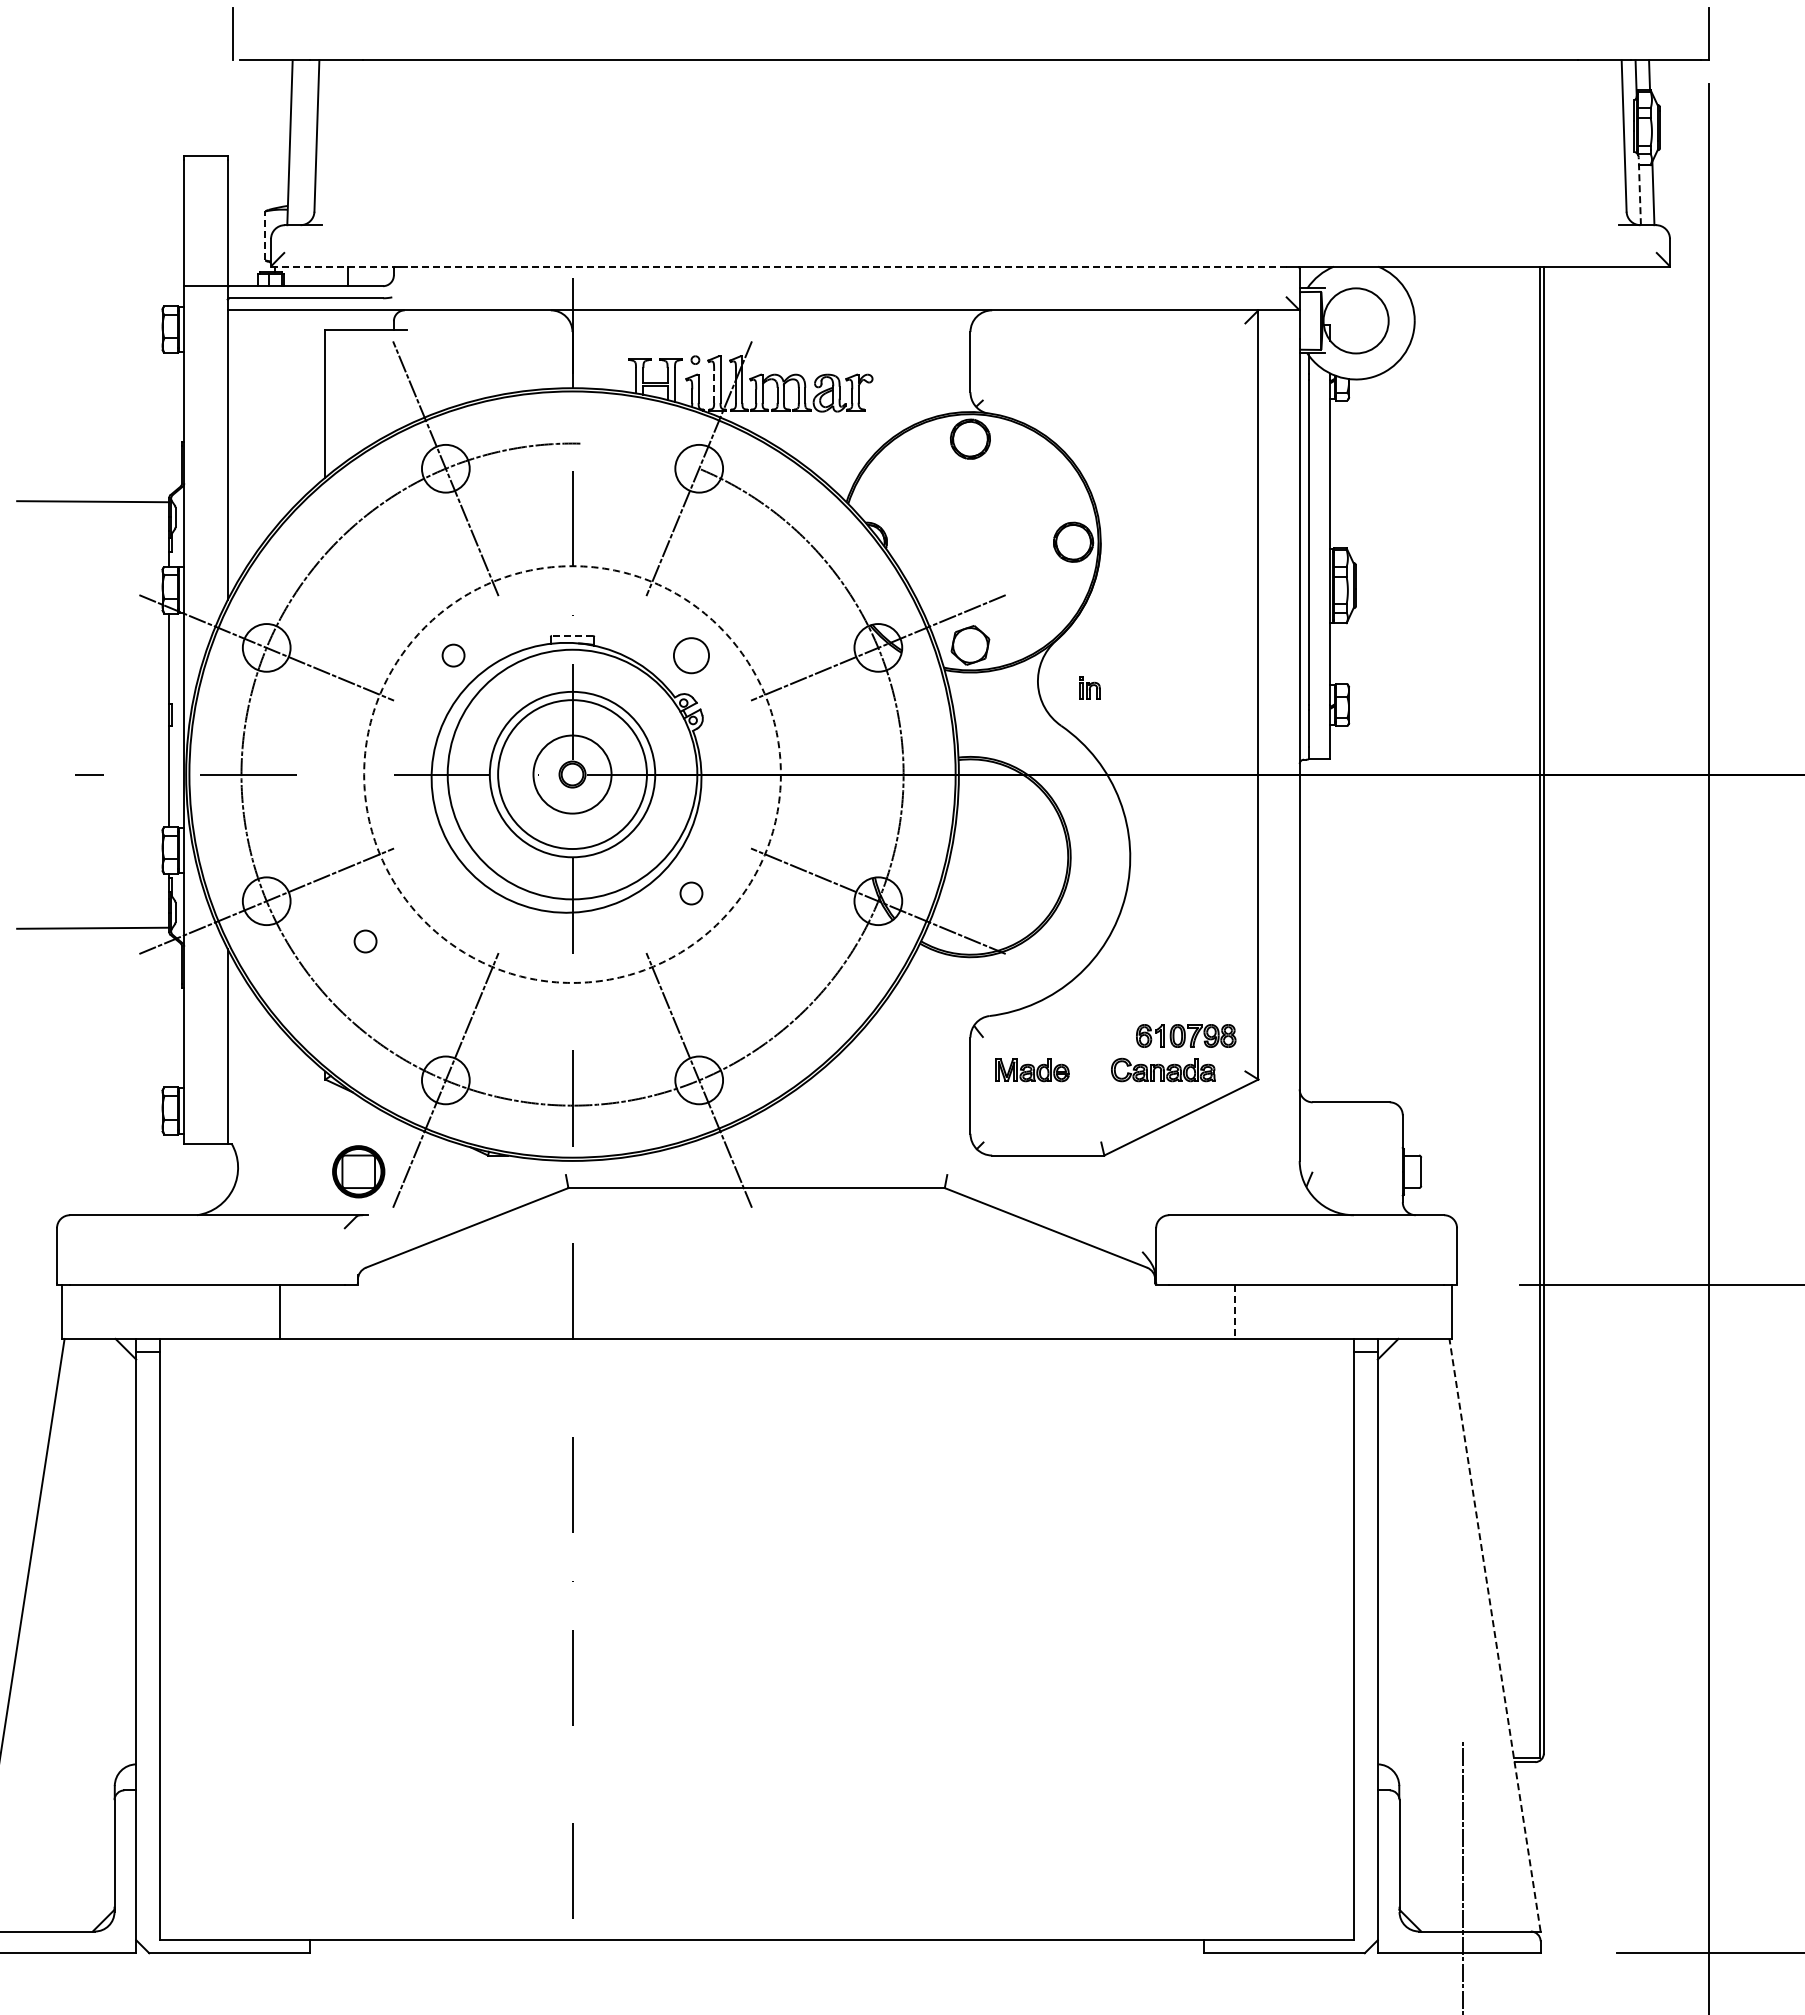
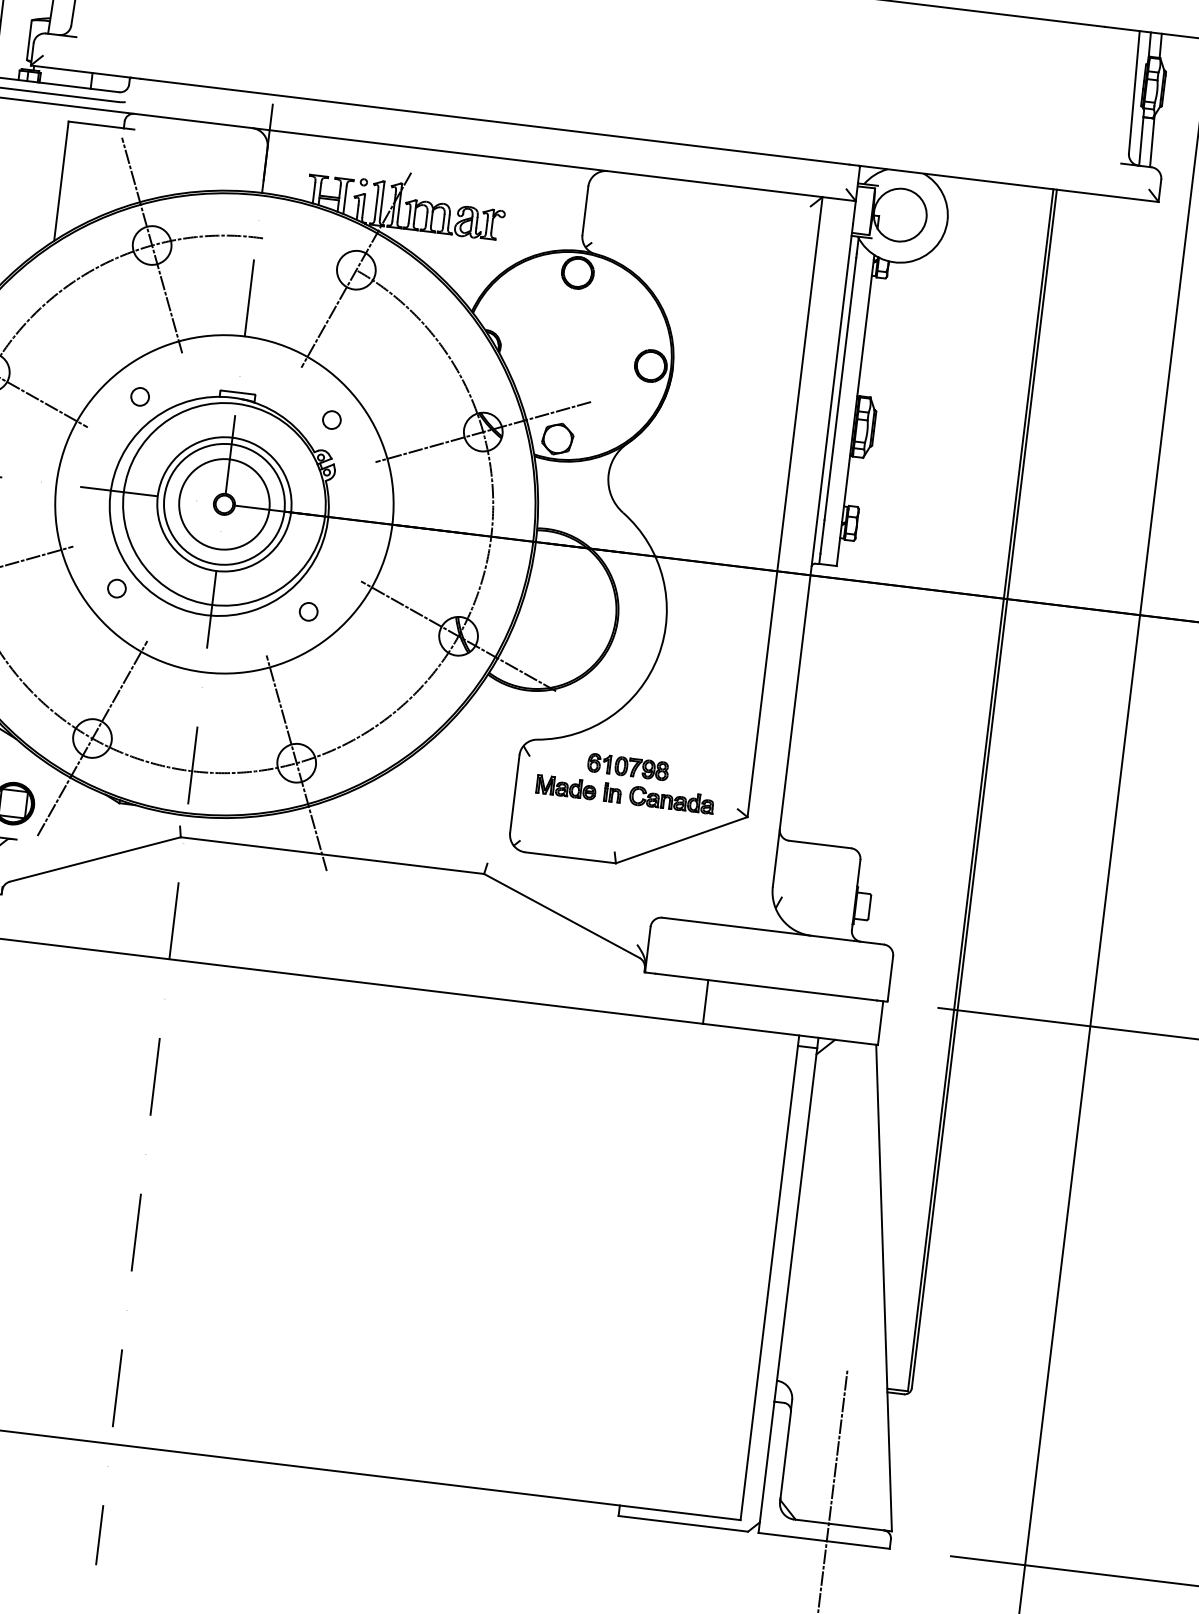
line: (1639, 191) -> (1141, 138), dashed -> solid
line: (265, 235) -> (29, 39), dashed -> solid
line: (333, 266) -> (81, 71), dashed -> solid
line: (846, 266) -> (494, 121), dashed -> solid
line: (714, 387) -> (376, 206), dashed -> solid
line: (572, 635) -> (237, 392), dashed -> solid
circle: (691, 655) -> (331, 420), size x0.62
part: (1089, 687) -> (612, 792), moved
circle: (572, 774) -> (224, 504), dashed -> solid
circle: (572, 774) -> (224, 504), size x1.43
circle: (365, 941) -> (116, 588), moved
part: (1186, 1035) -> (628, 766), moved
line: (1234, 1312) -> (705, 1002), dashed -> solid
line: (1495, 1635) -> (884, 1288), dashed -> solid

